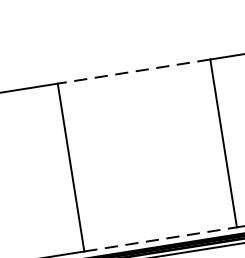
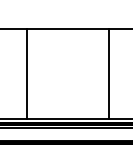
line: (133, 71) -> (67, 28), dashed -> solid
line: (159, 238) -> (67, 118), dashed -> solid

